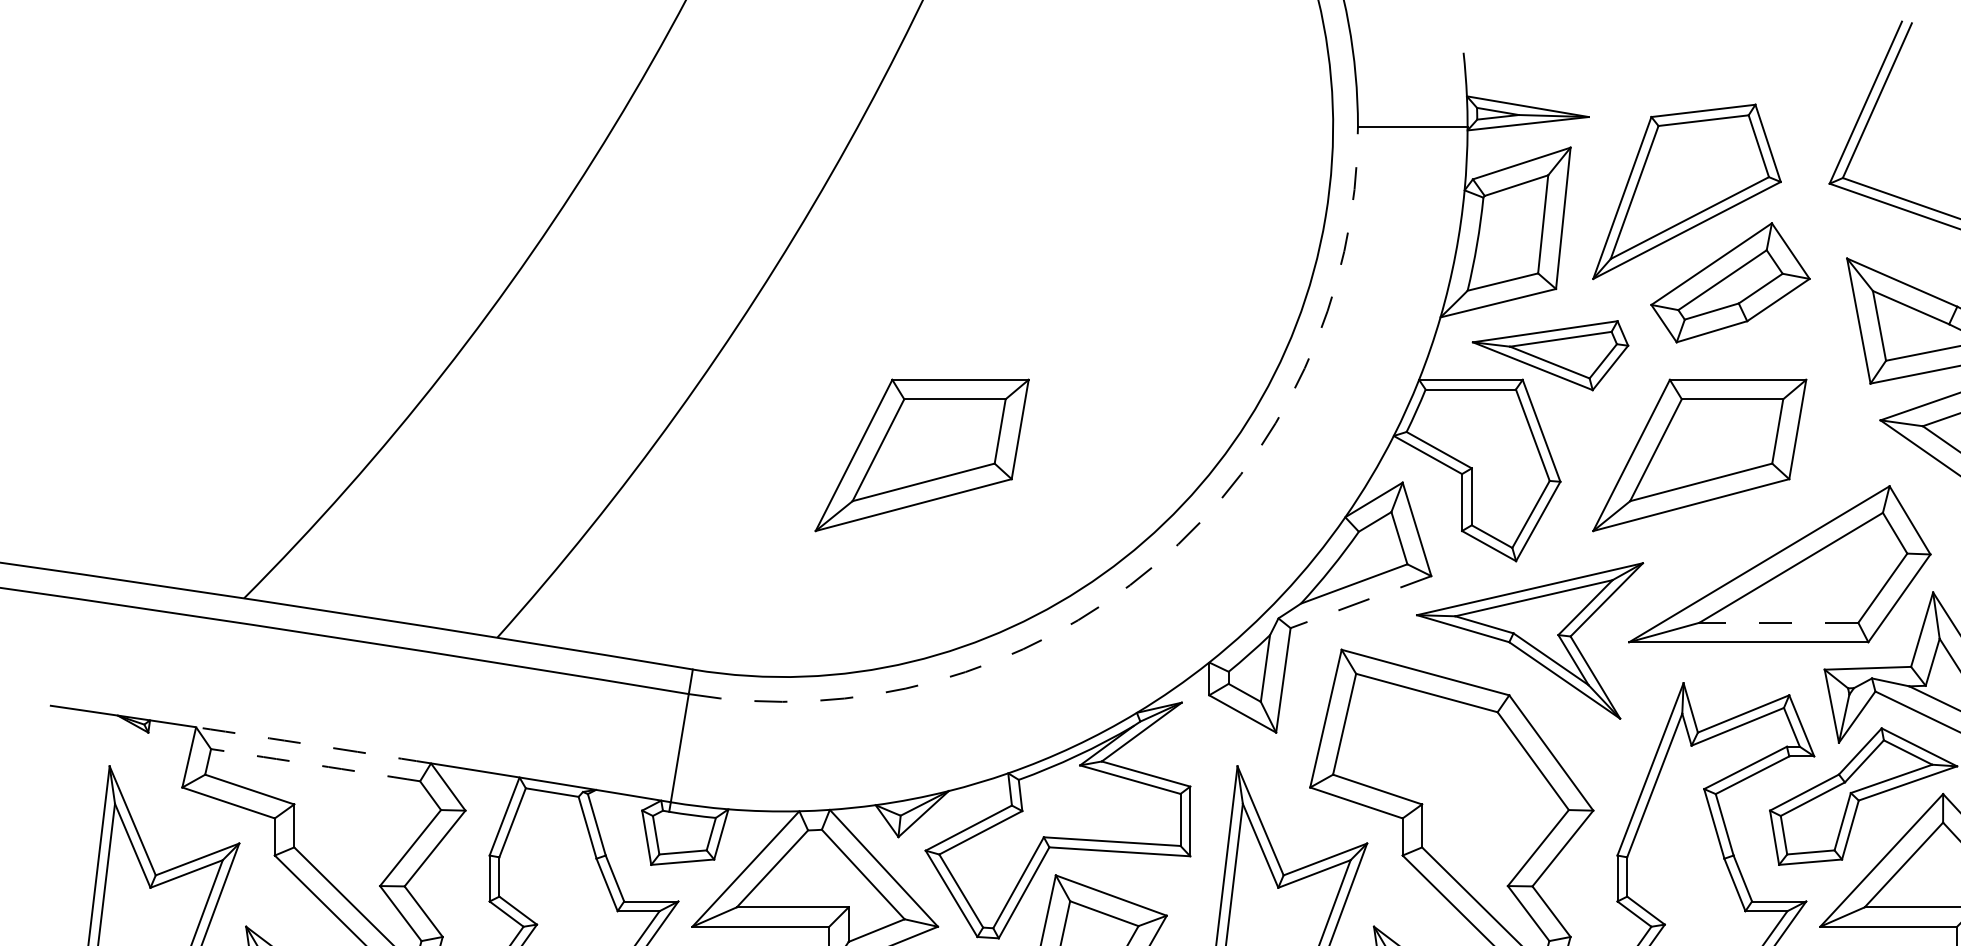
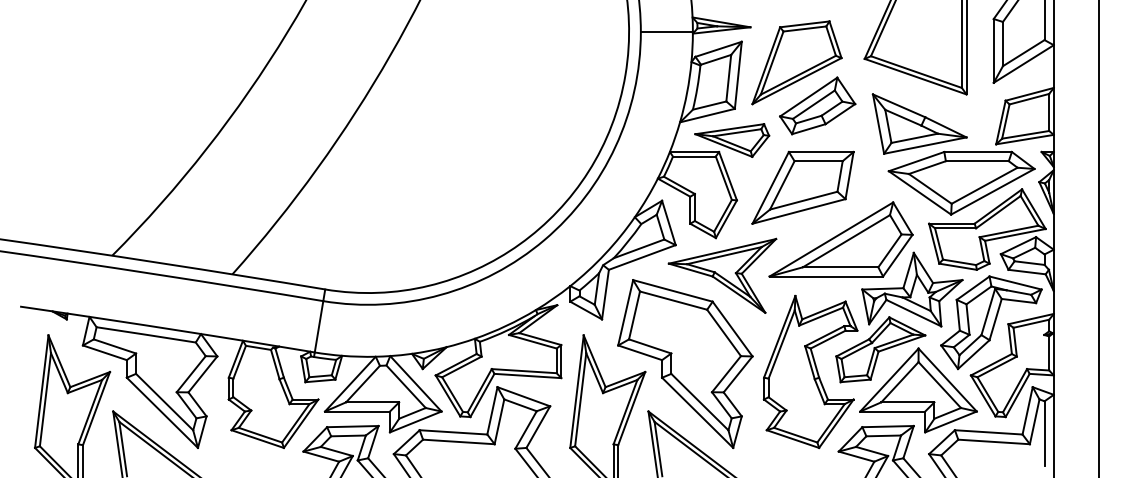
part: (920, 454) -> (433, 187), removed
arc: (1154, 566) -> (544, 240), dashed -> solid
line: (1361, 602) -> (642, 257), dashed -> solid
line: (1778, 623) -> (840, 267), dashed -> solid
arc: (314, 745) -> (145, 325), dashed -> solid
arc: (316, 764) -> (146, 334), dashed -> solid

